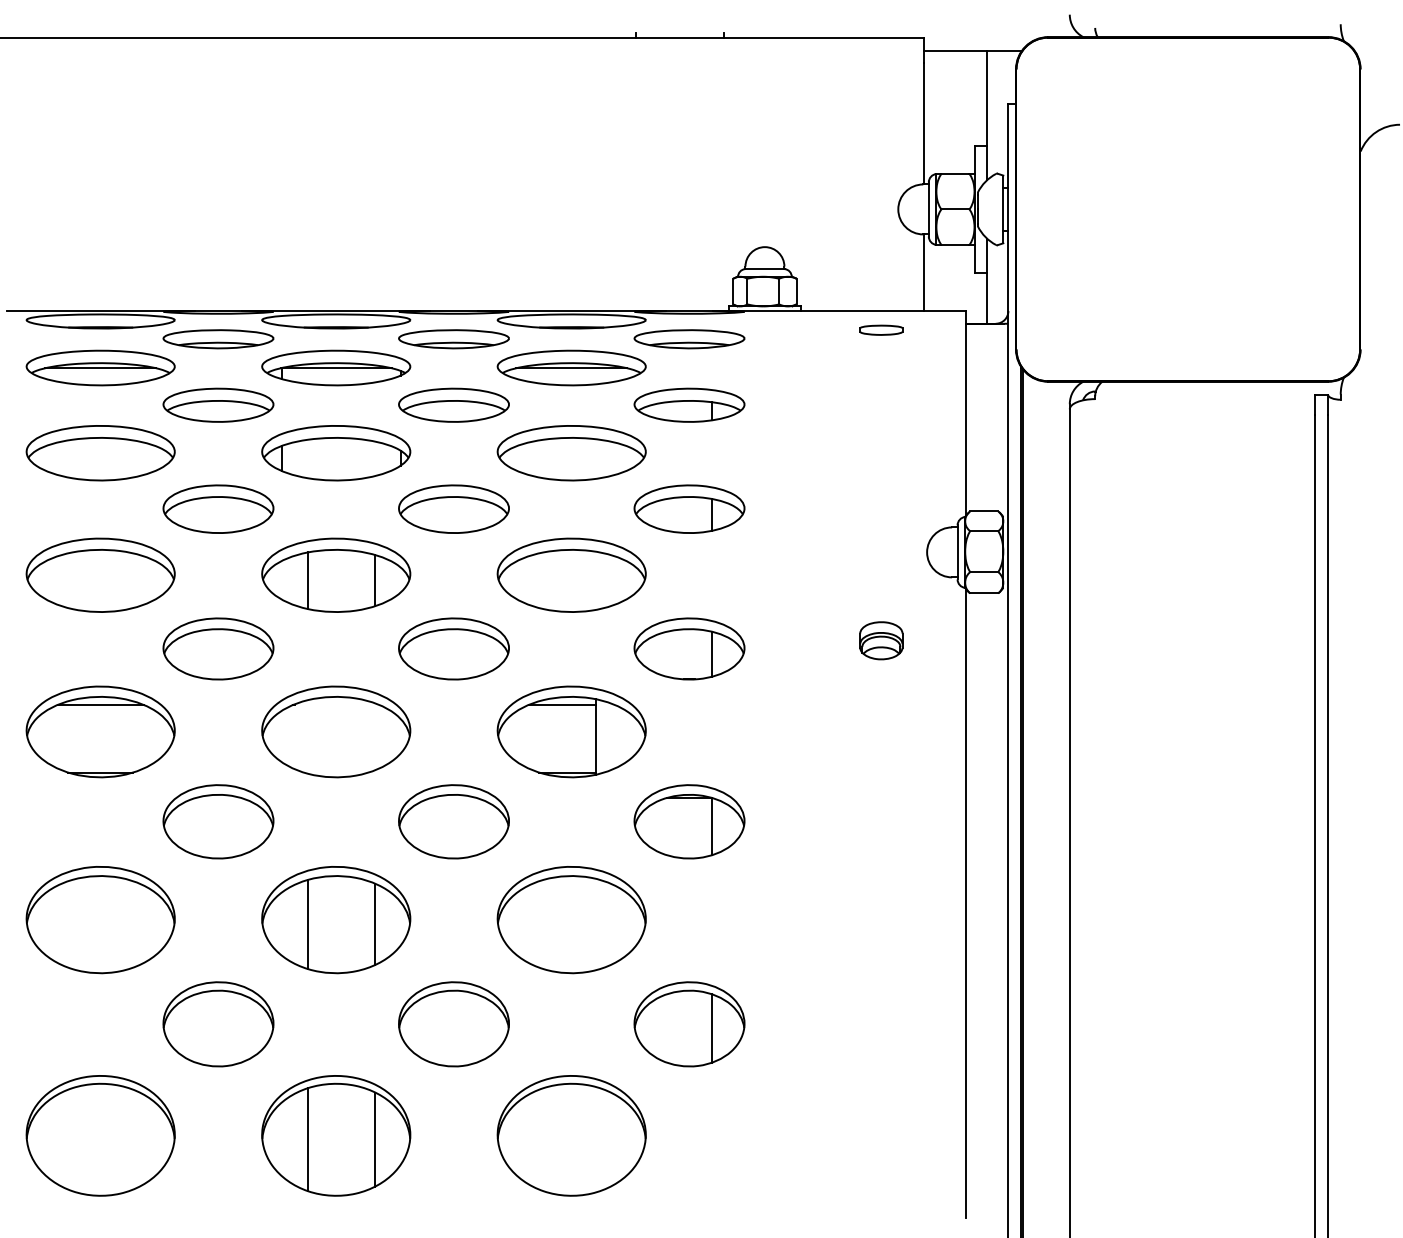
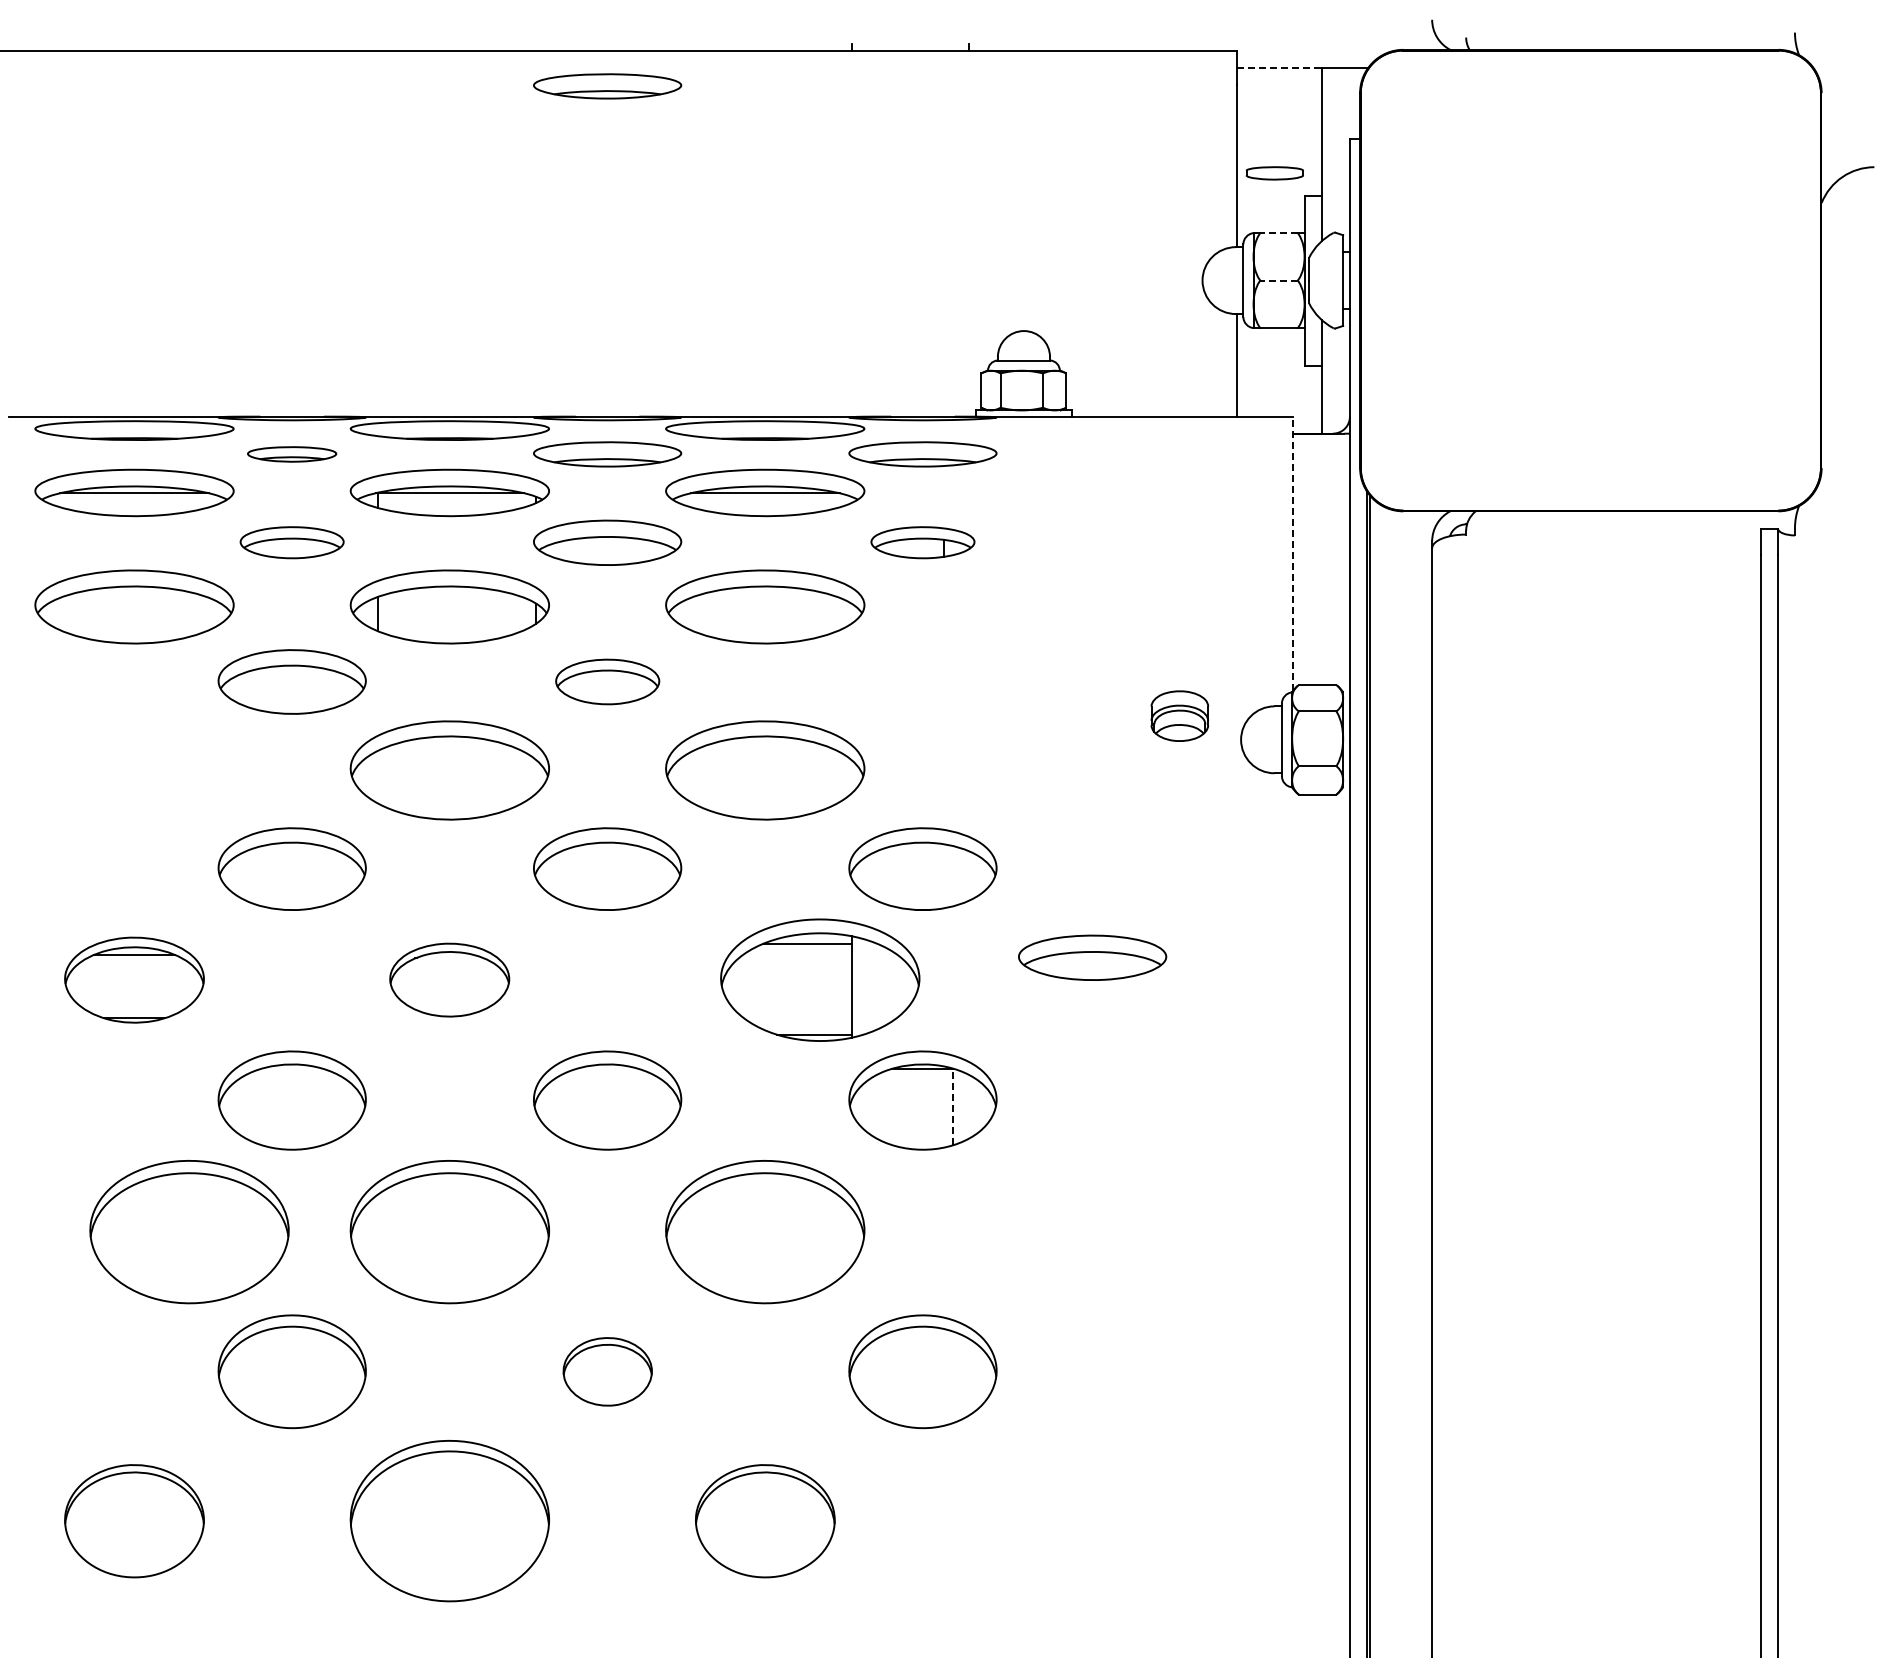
line: (955, 51) -> (1279, 68), solid -> dashed
part: (453, 64) -> (607, 86), added
line: (955, 174) -> (1279, 233), solid -> dashed
line: (955, 209) -> (1279, 280), solid -> dashed
part: (881, 330) -> (1274, 173), moved
part: (217, 339) -> (291, 454), size x0.6
part: (217, 405) -> (291, 542), size x0.7
part: (689, 405) -> (922, 542), size x0.7
line: (966, 413) -> (1293, 553), solid -> dashed
part: (453, 508) -> (607, 681), size x0.7
part: (689, 508) -> (922, 681), removed
part: (100, 575) -> (134, 770), removed
line: (307, 580) -> (411, 777), removed
line: (375, 580) -> (502, 777), removed
part: (881, 640) -> (1179, 715), moved
line: (712, 654) -> (953, 876), removed
part: (816, 714) -> (1092, 957), added
part: (100, 731) -> (134, 979), size x0.7
part: (335, 731) -> (449, 979), size x0.6
part: (571, 731) -> (820, 979), moved
line: (712, 826) -> (953, 1106), solid -> dashed
line: (966, 903) -> (1293, 1209), removed
part: (100, 920) -> (189, 1232), moved
line: (307, 924) -> (411, 1237), removed
line: (375, 924) -> (502, 1237), removed
part: (453, 1024) -> (607, 1371), size x0.6
line: (712, 1028) -> (953, 1377), removed
part: (100, 1136) -> (134, 1521), size x0.7
part: (571, 1136) -> (765, 1521), size x0.7
line: (307, 1139) -> (411, 1526), removed
line: (375, 1139) -> (502, 1525), removed

